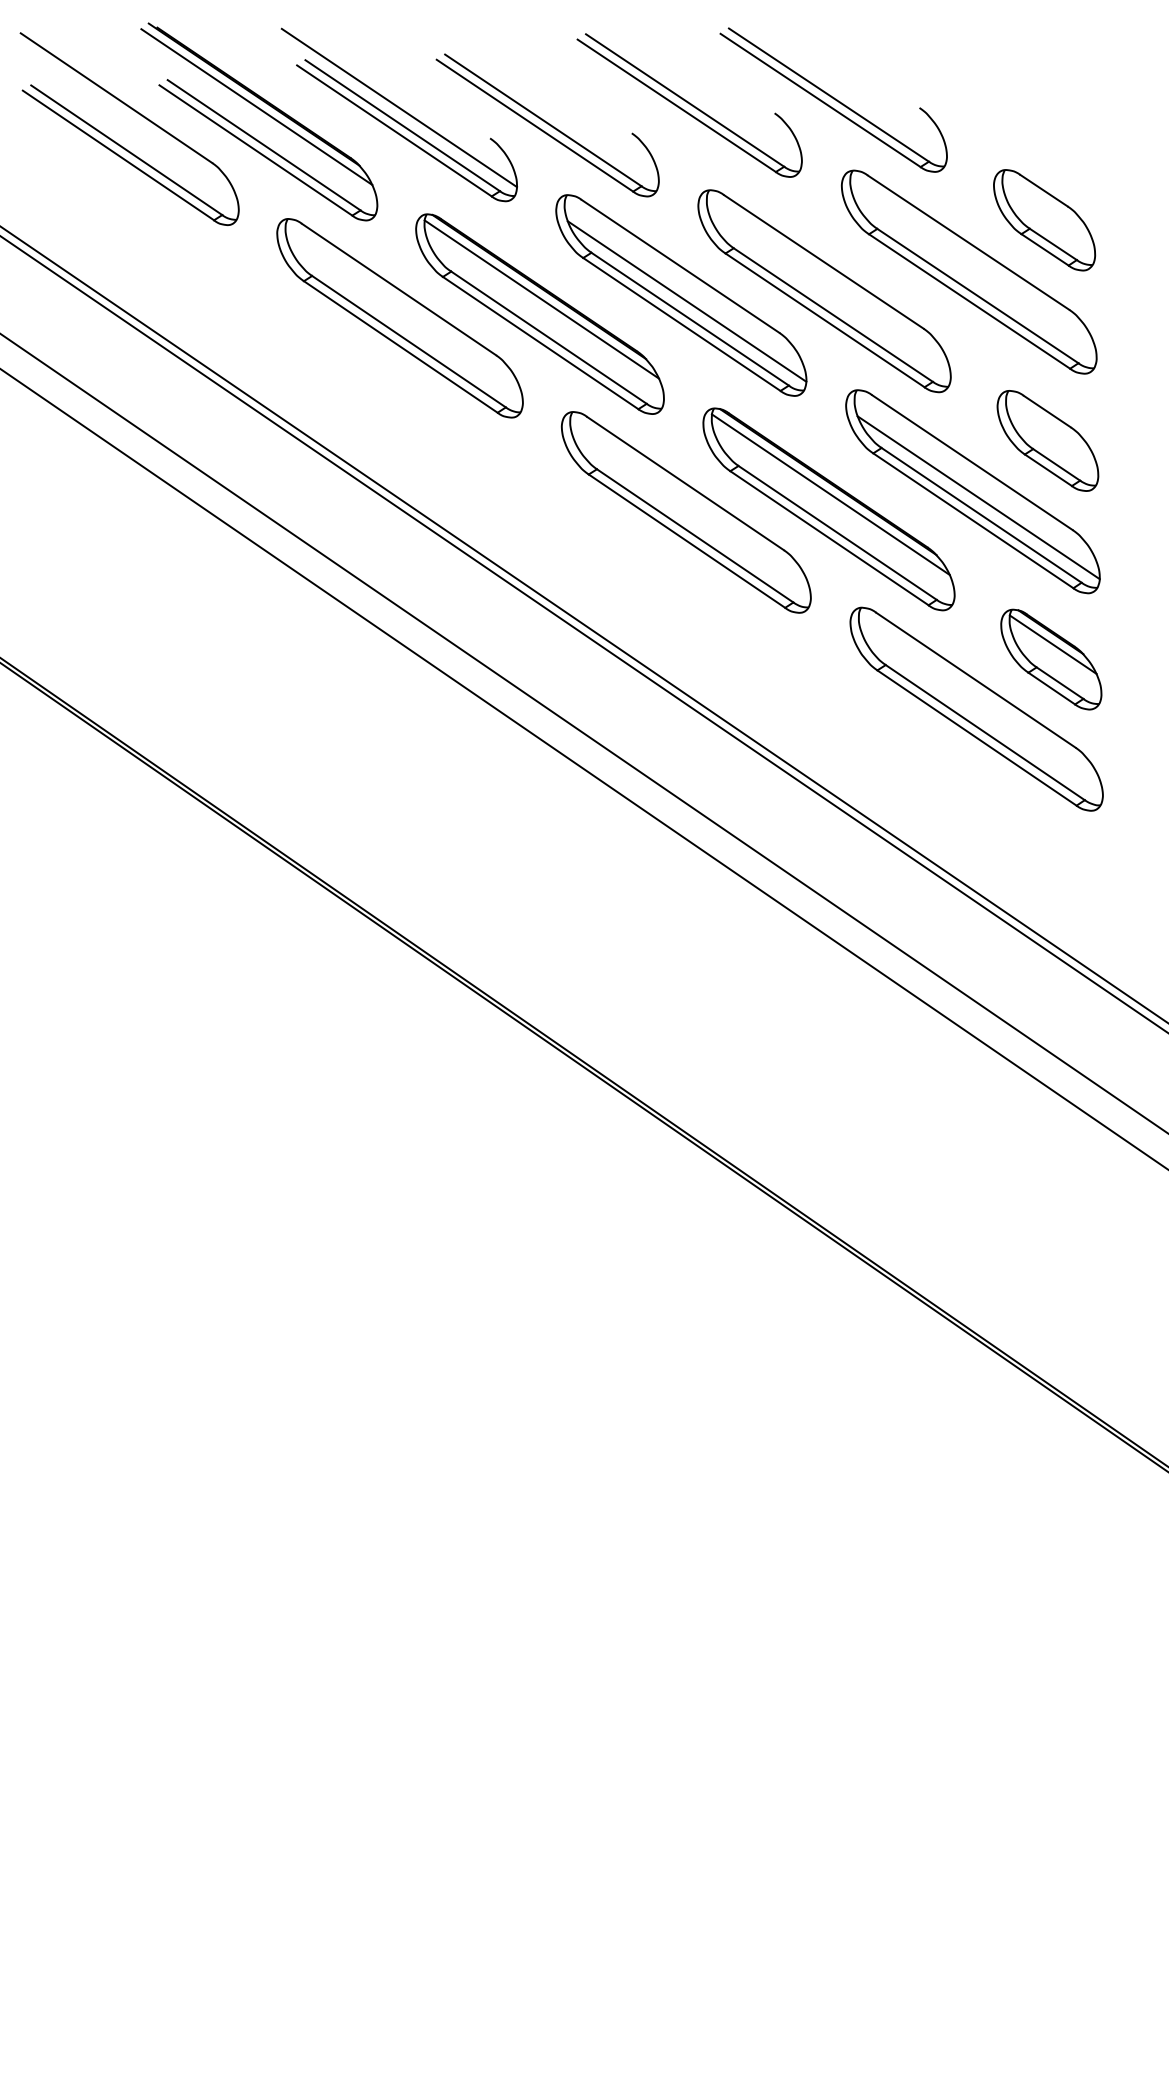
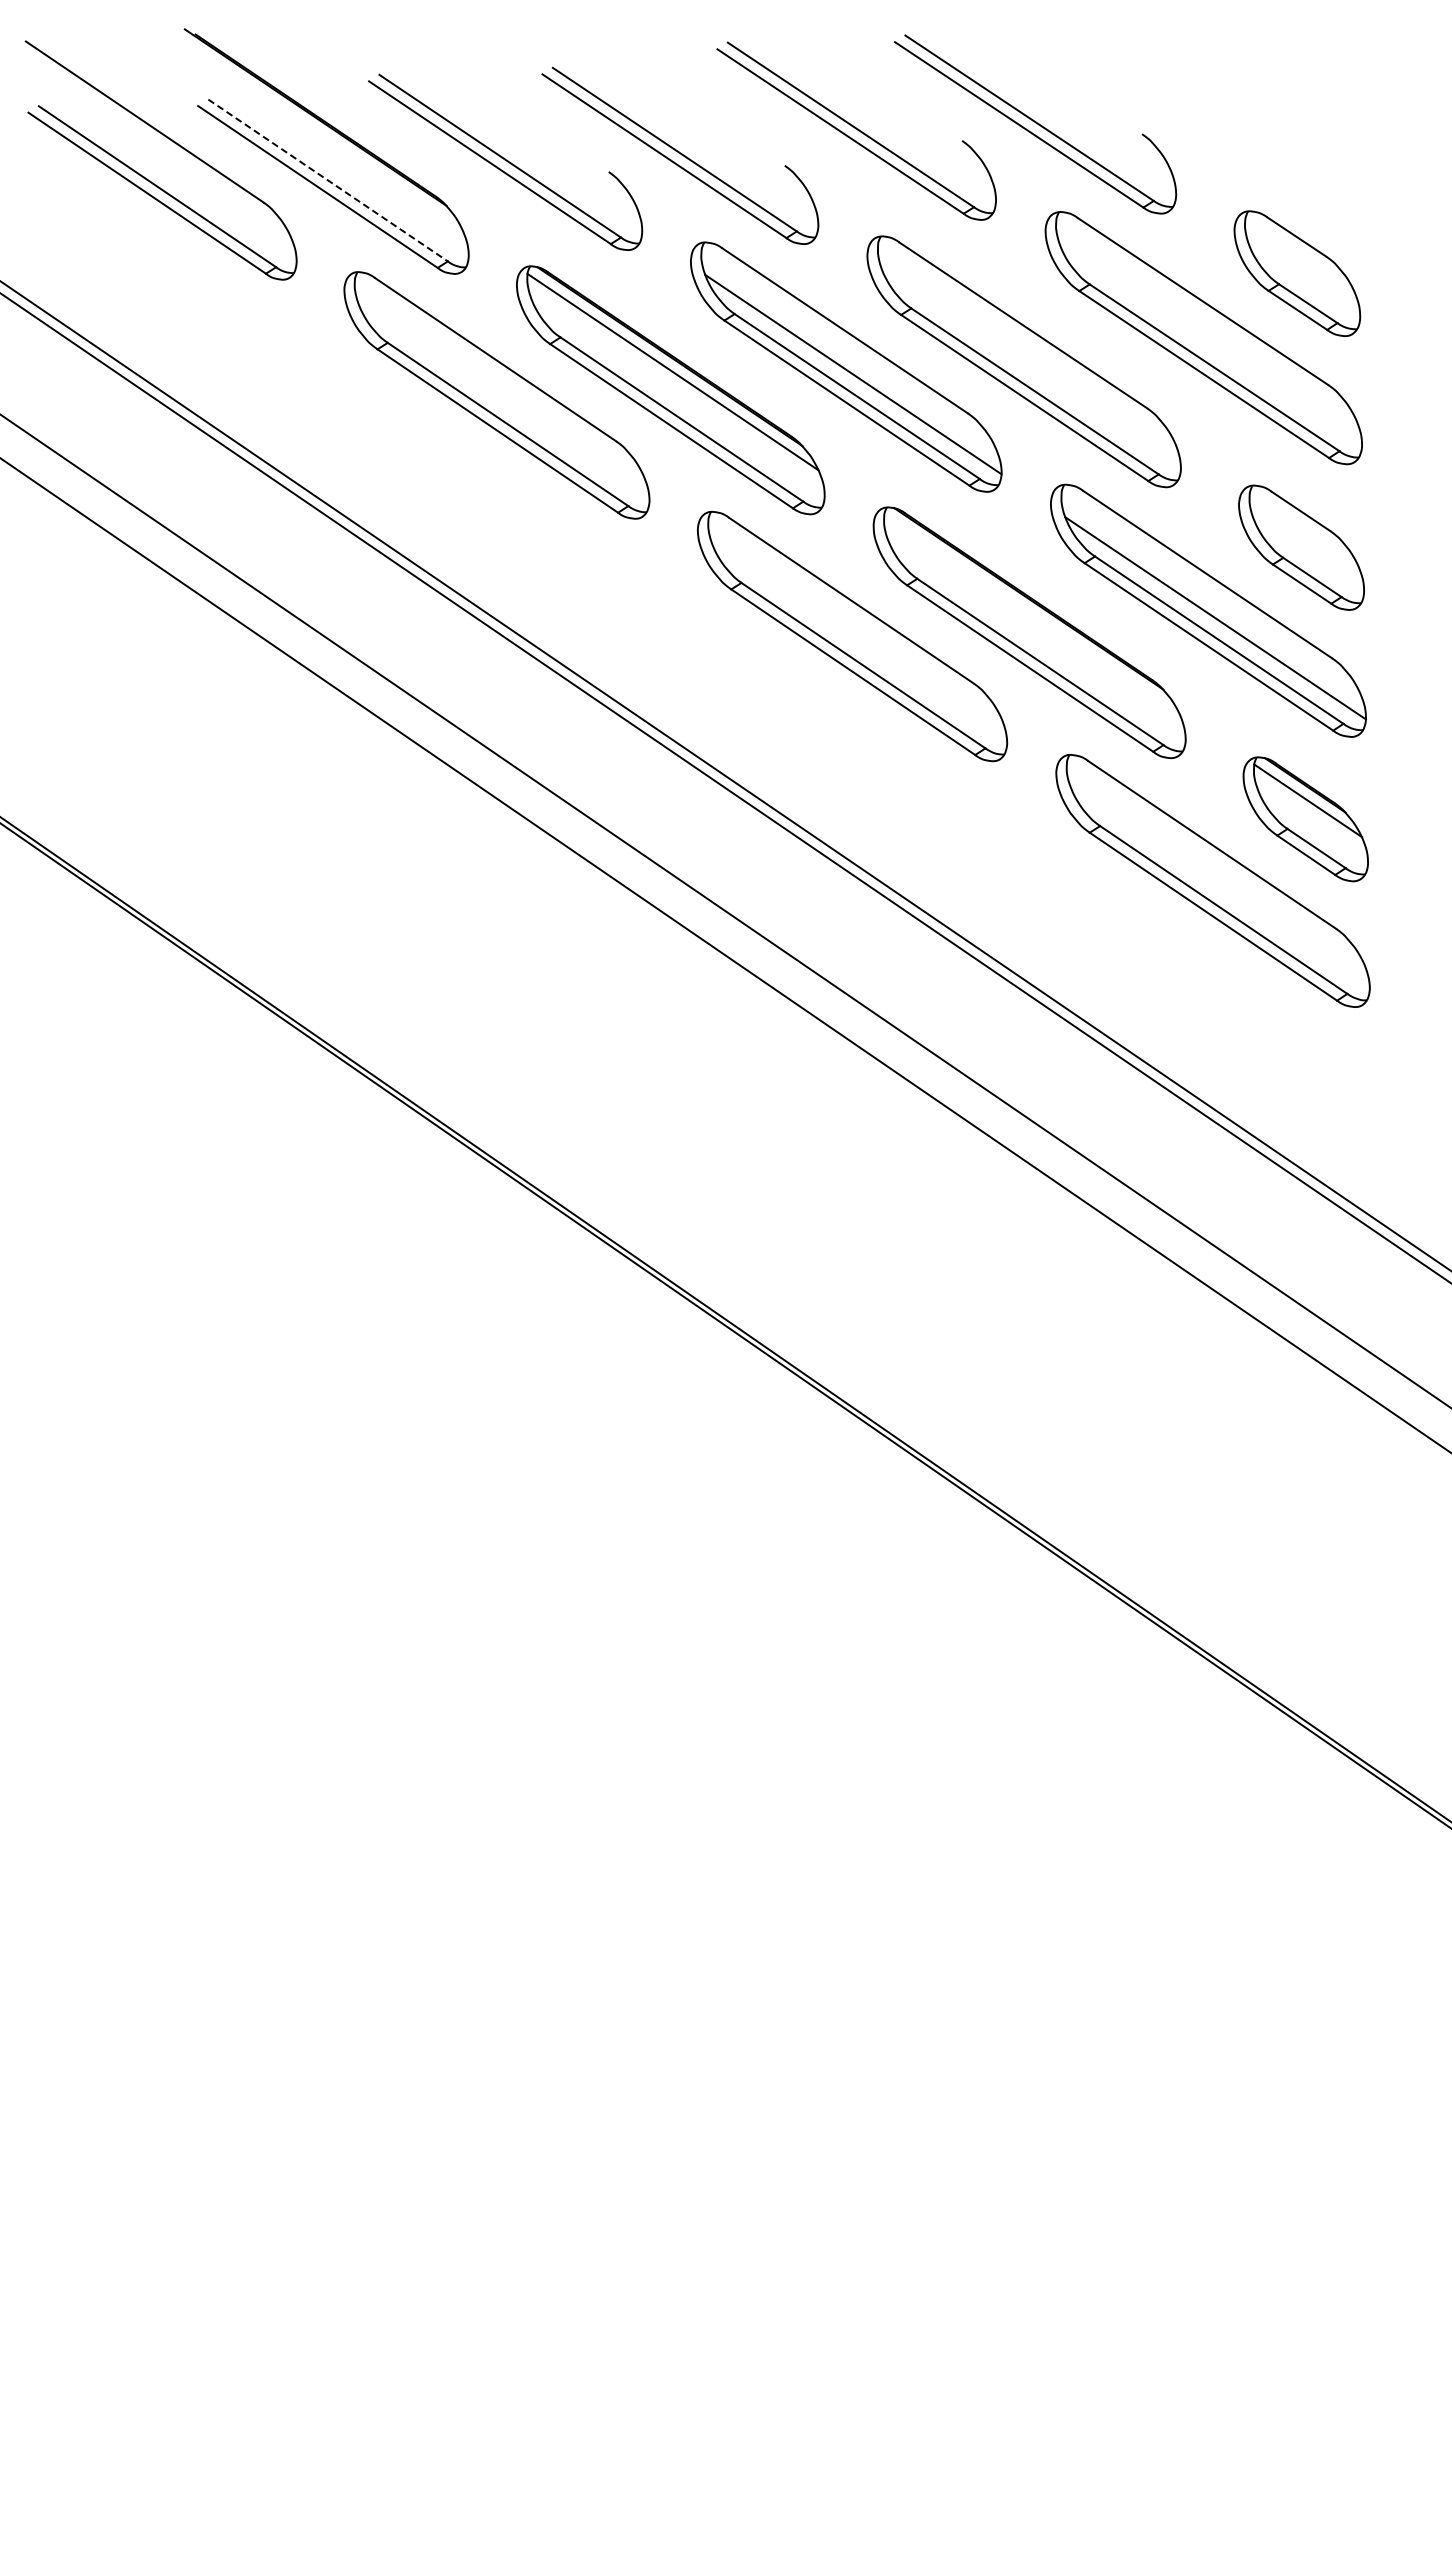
line: (256, 106) -> (318, 132), removed
line: (399, 108) -> (496, 134), removed
line: (264, 145) -> (328, 180), solid -> dashed
line: (830, 494) -> (1031, 614), removed

